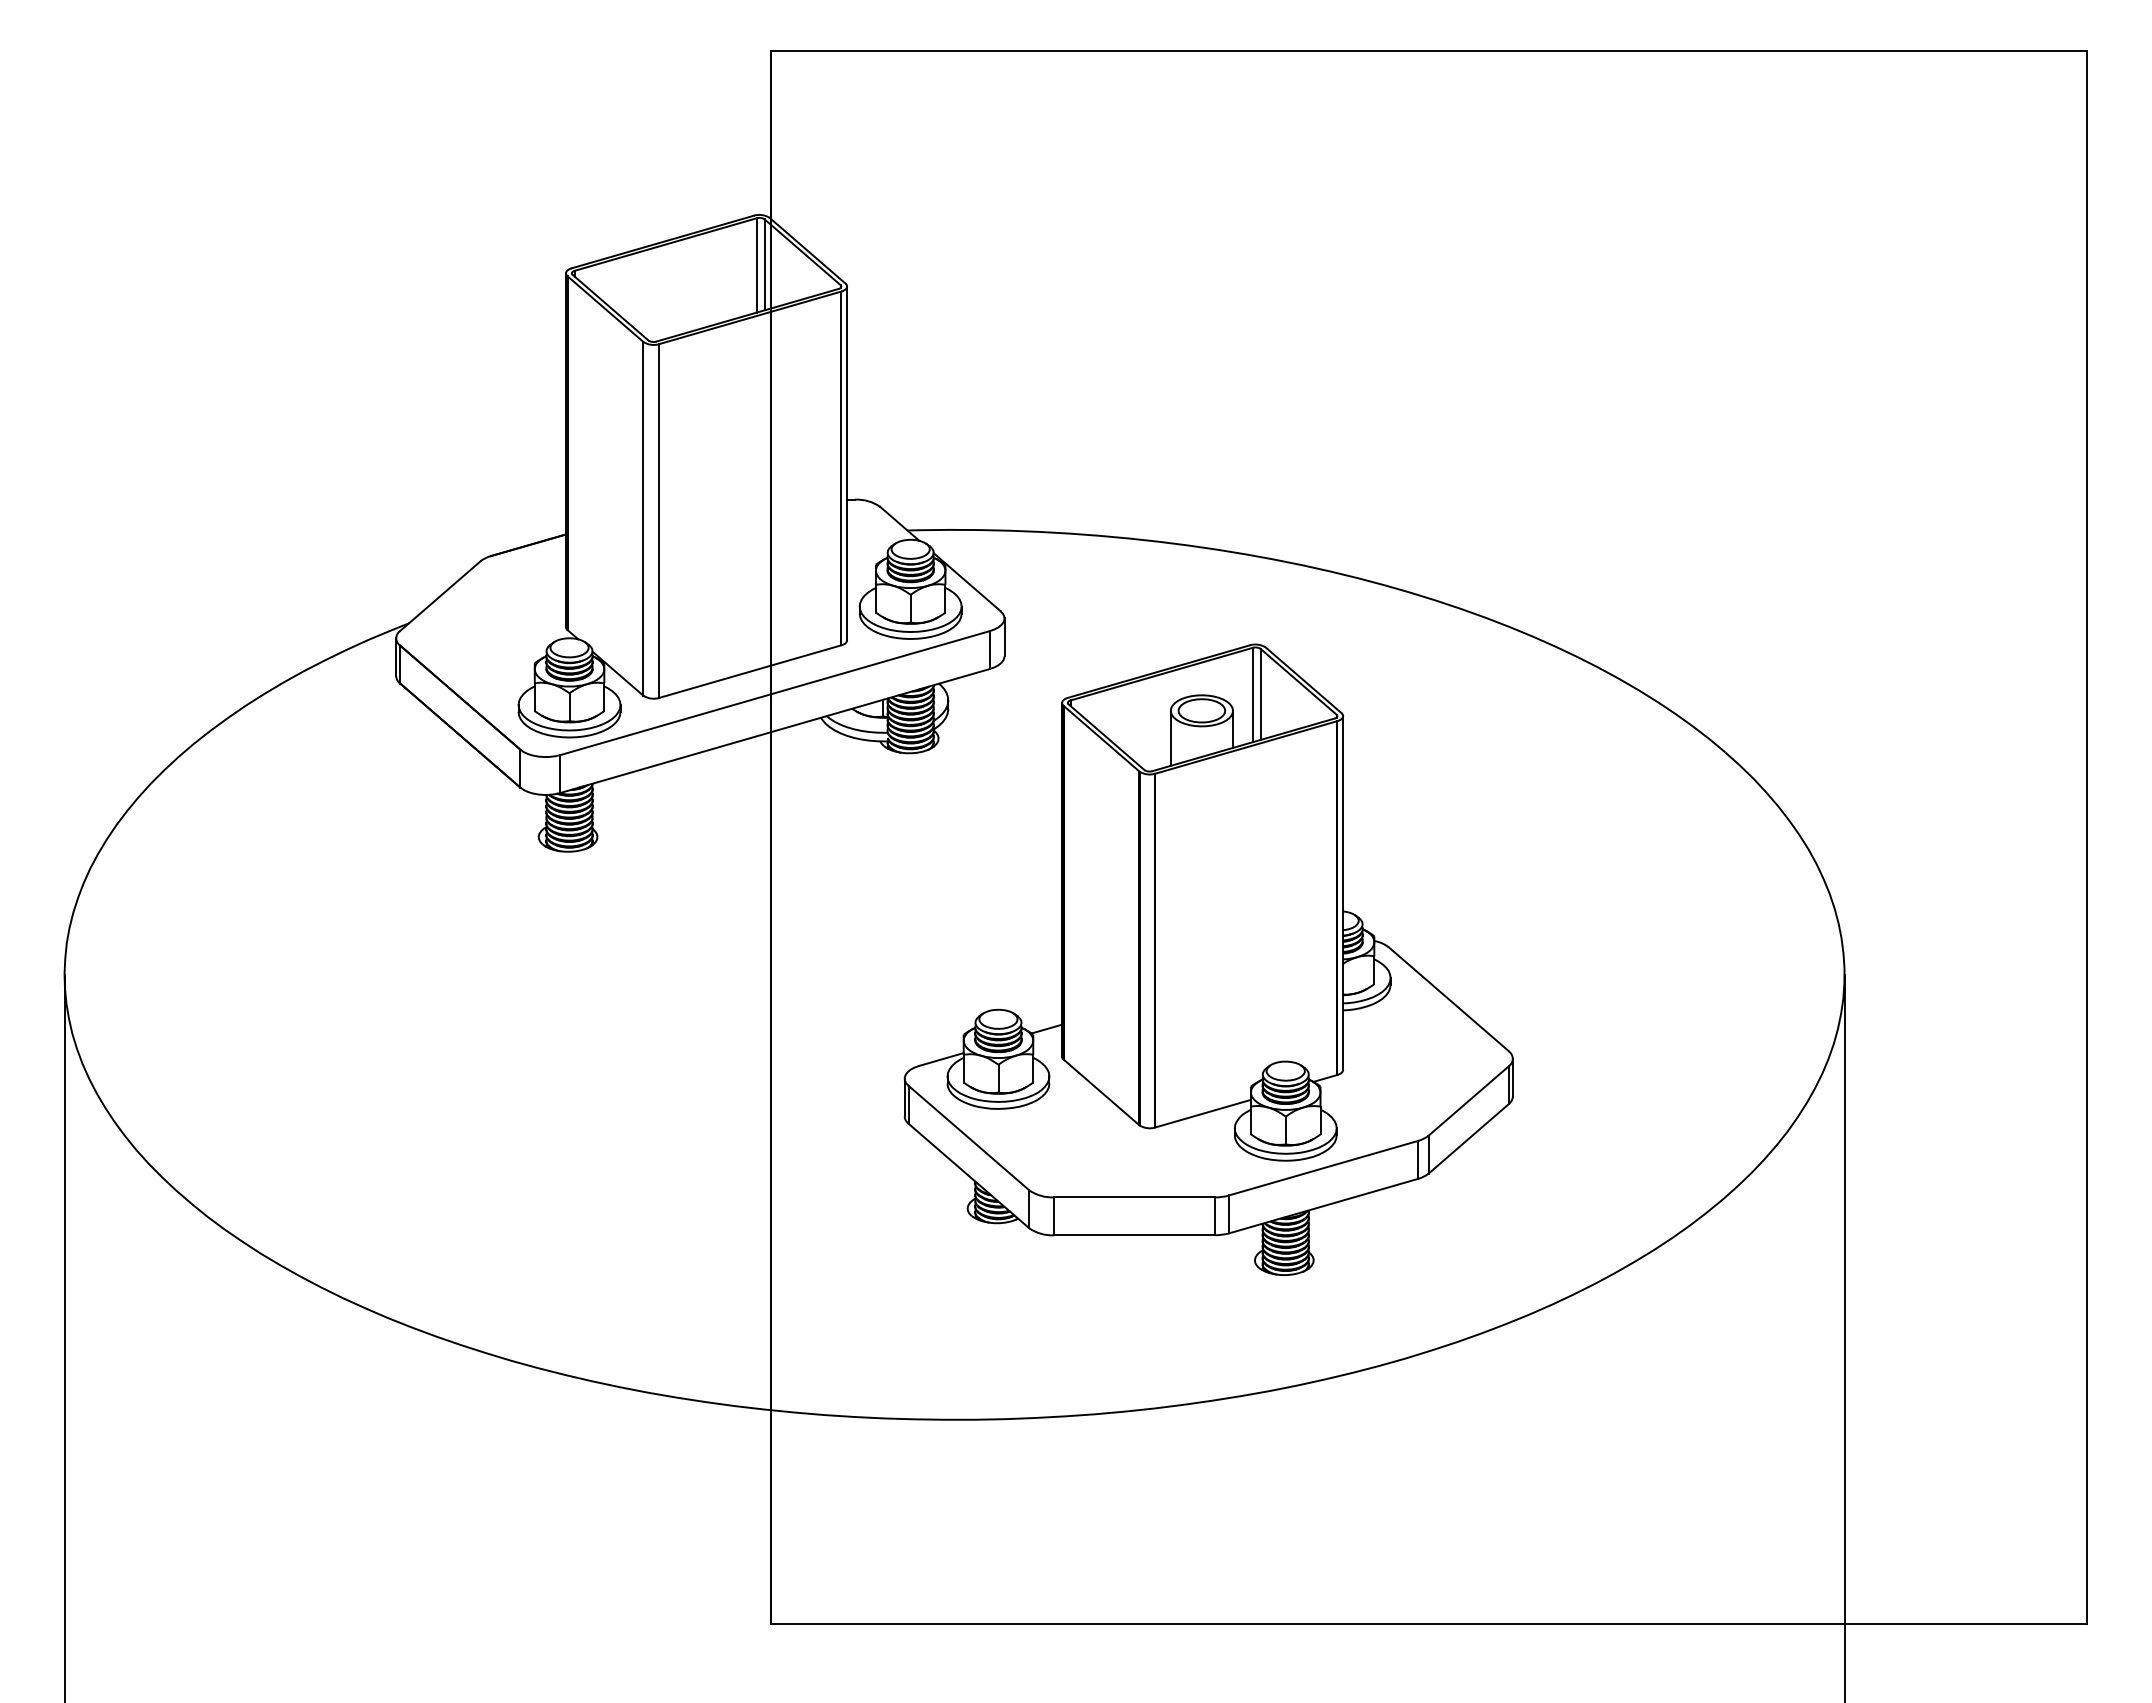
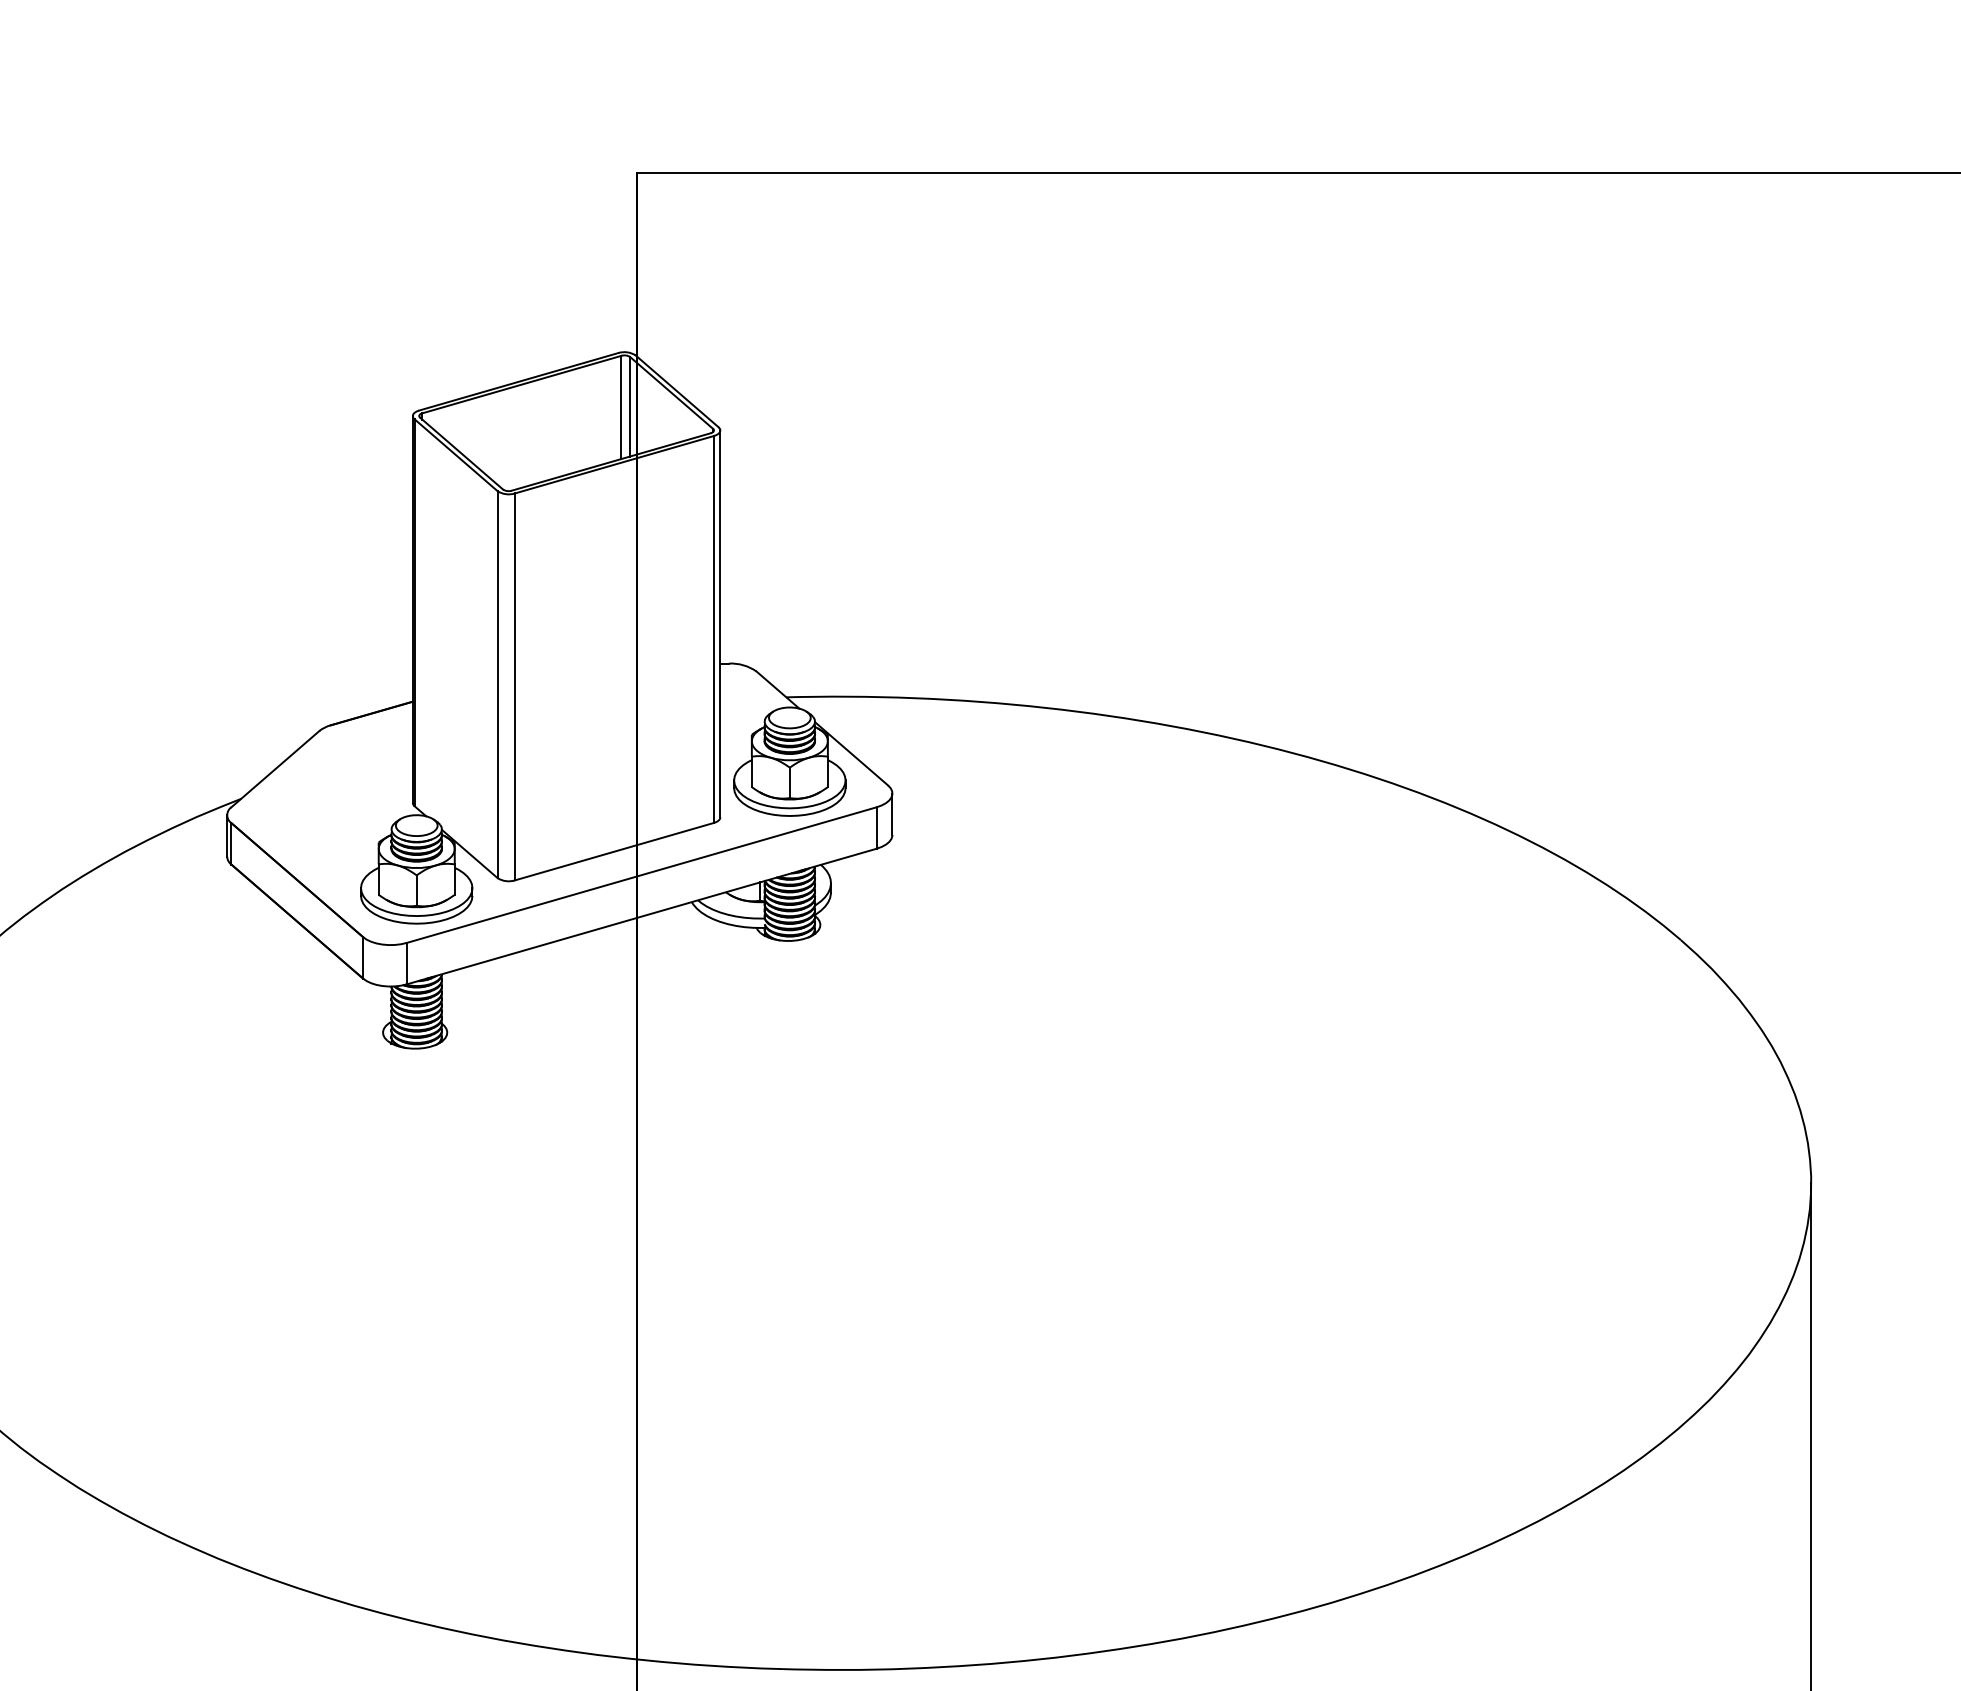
part: (1208, 959) -> (1115, 1166), removed

